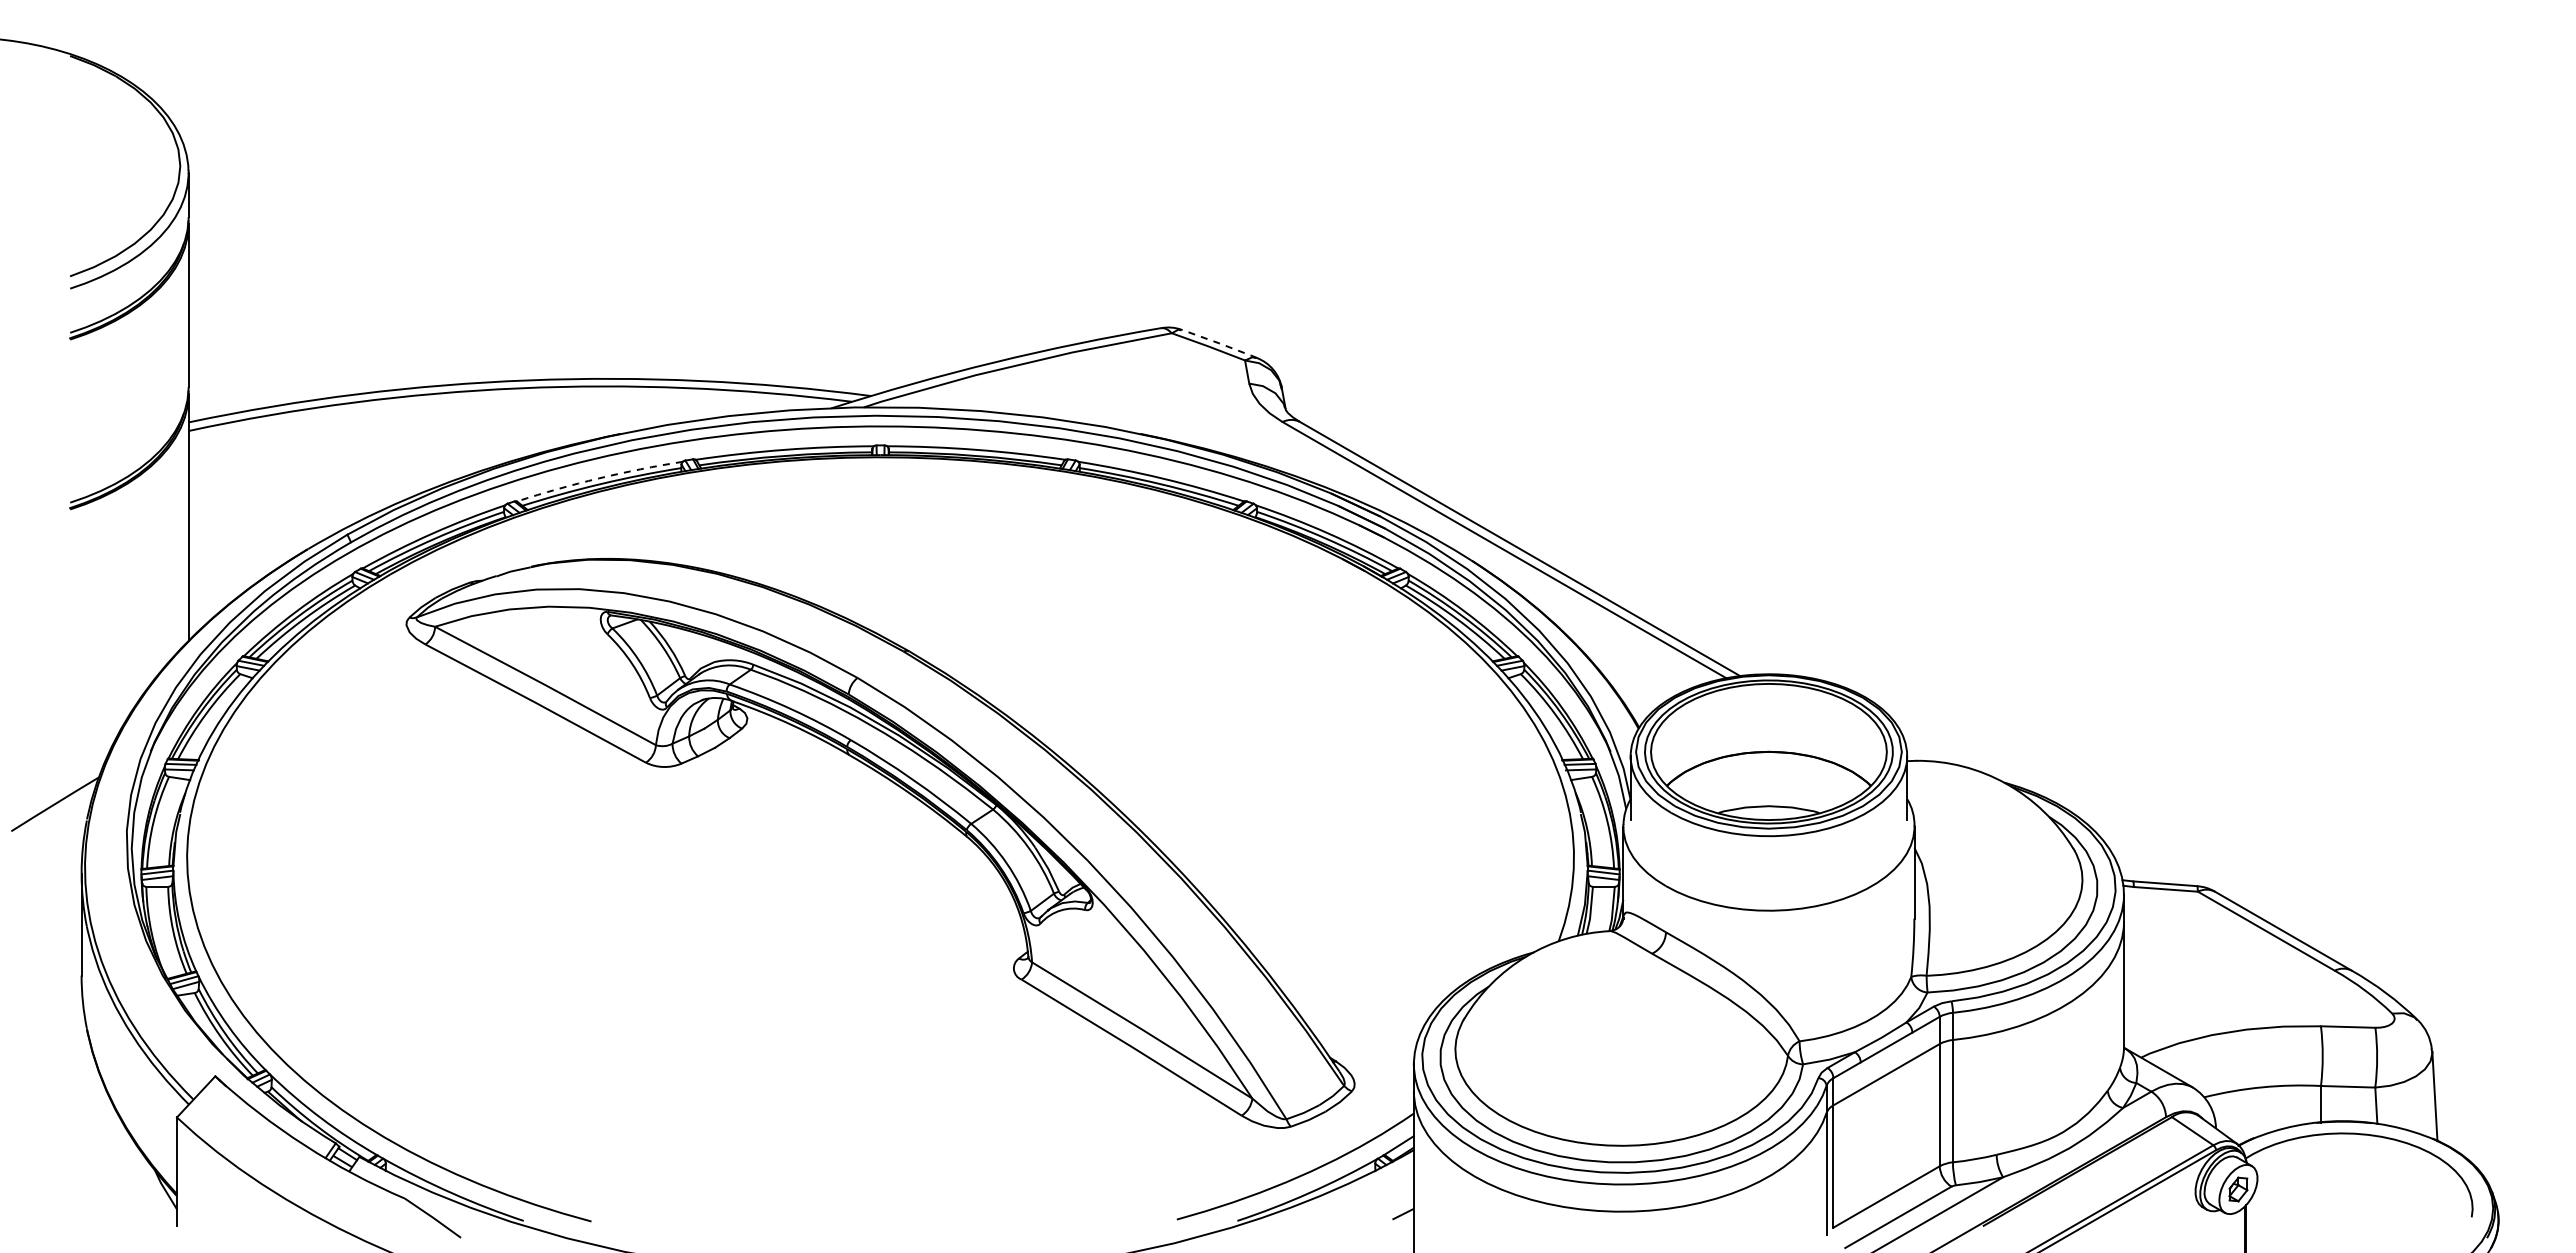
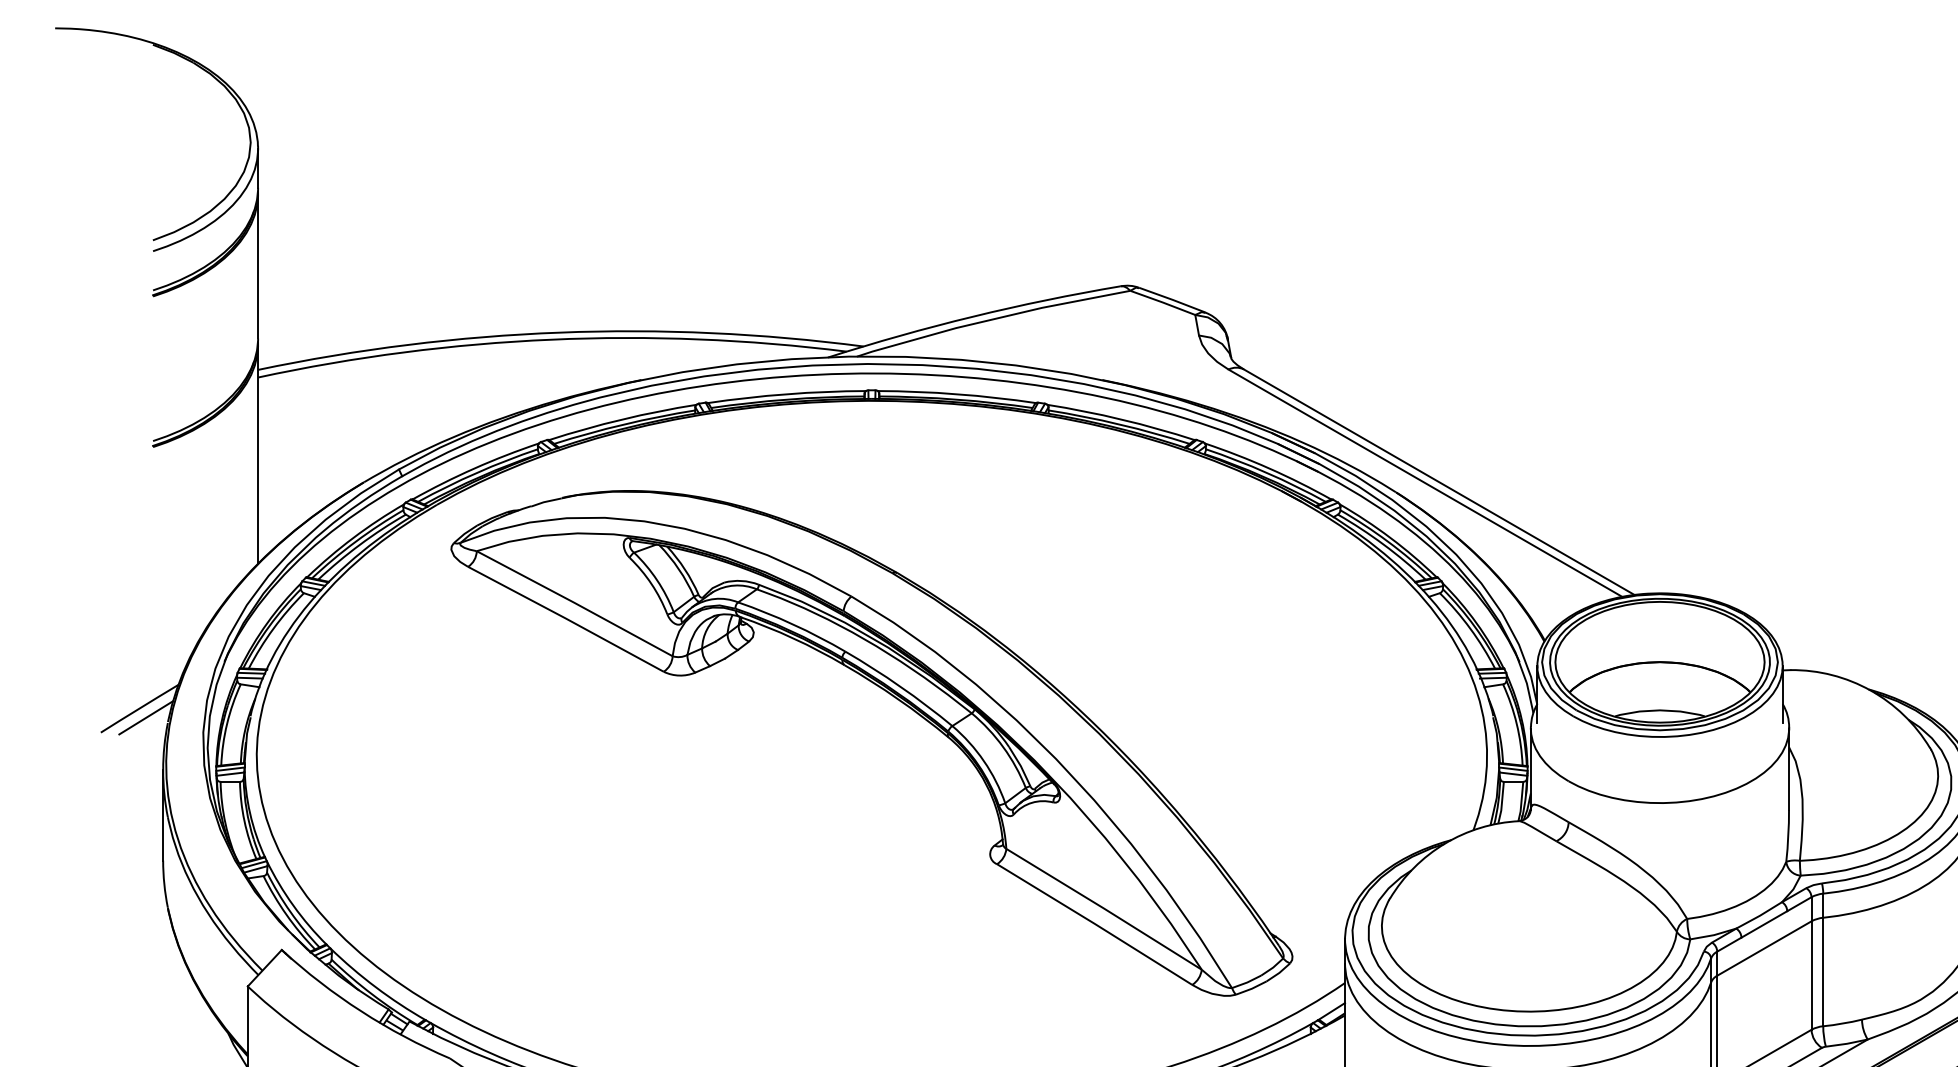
line: (1219, 343) -> (1172, 299), dashed -> solid
arc: (599, 478) -> (622, 419), dashed -> solid
line: (62, 814) -> (146, 717), added

